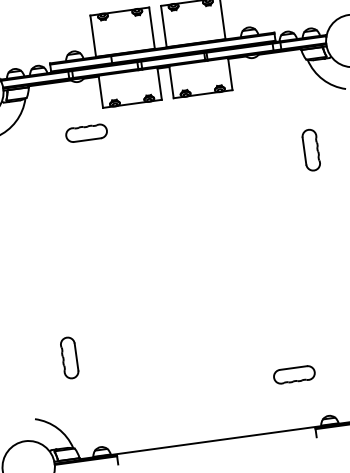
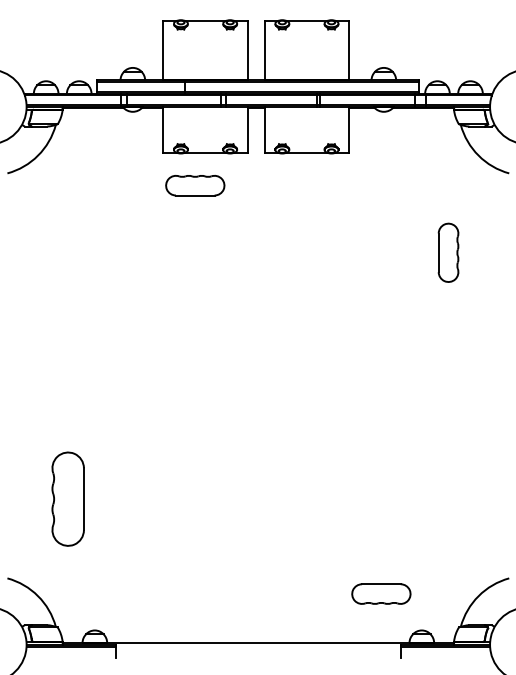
part: (86, 133) -> (195, 185), moved
part: (69, 357) -> (67, 498), size x1.6
part: (294, 374) -> (381, 593), moved

